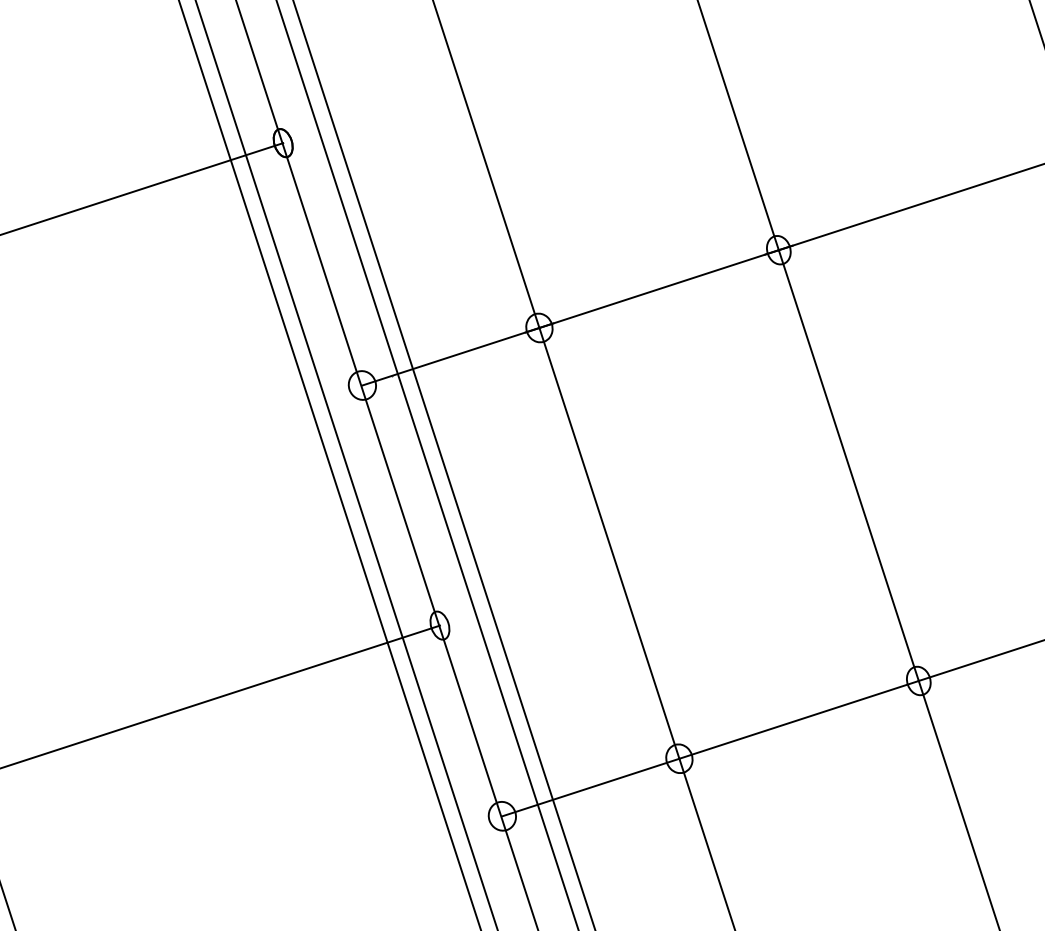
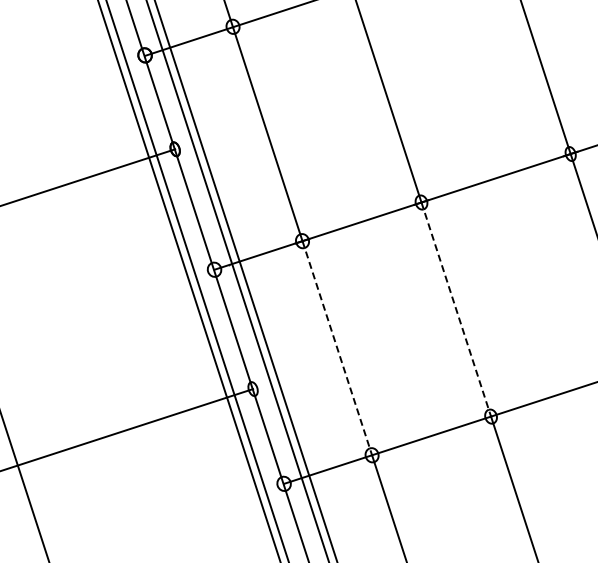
line: (849, 465) -> (456, 309), solid -> dashed
line: (609, 543) -> (337, 348), solid -> dashed

